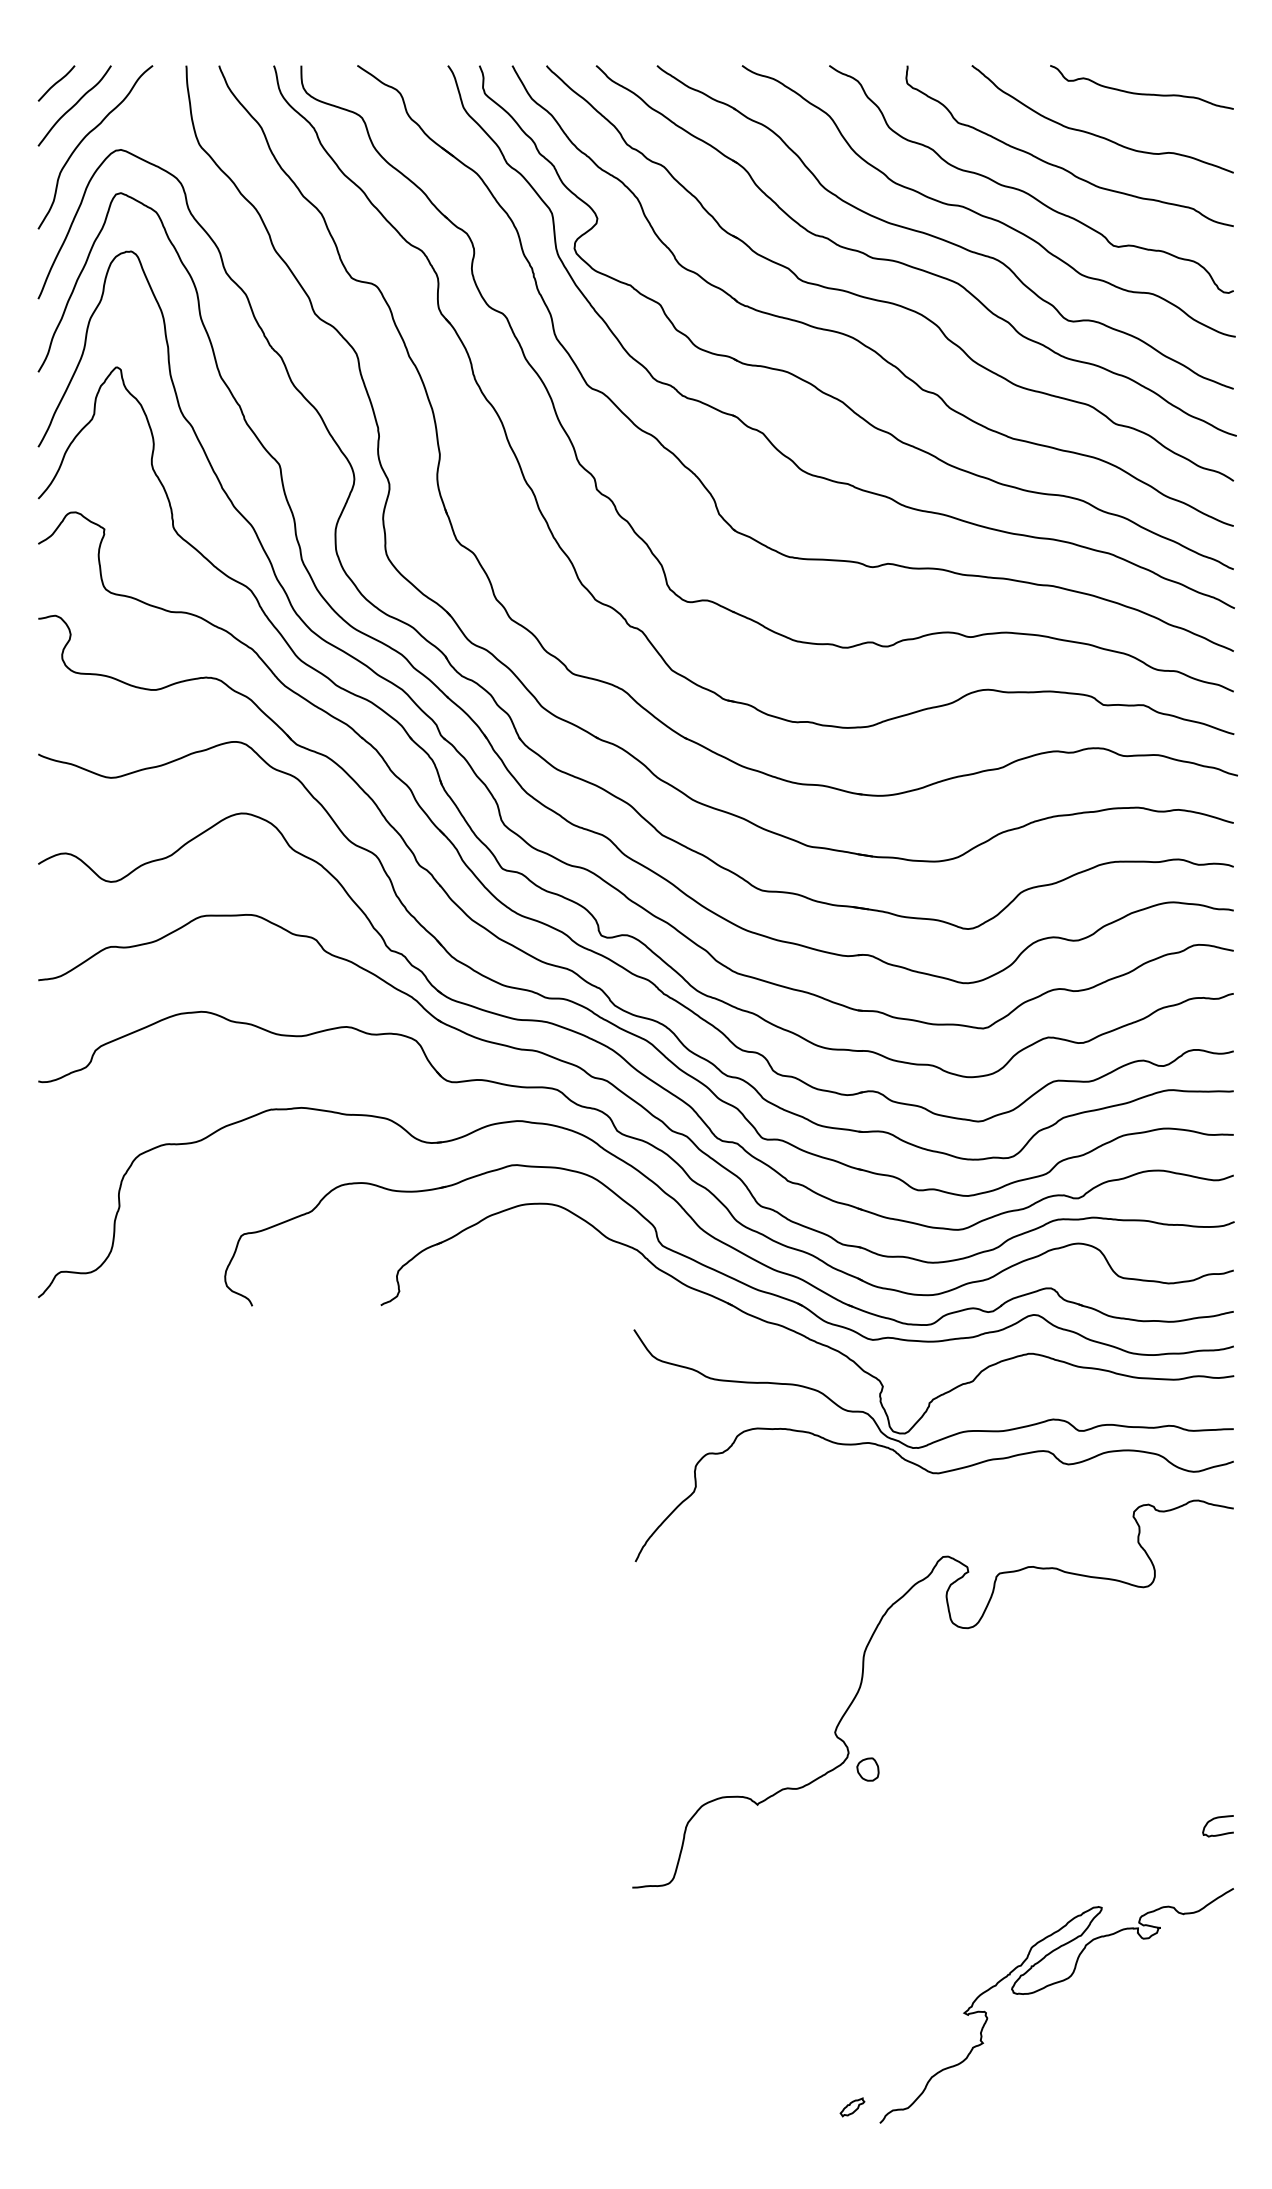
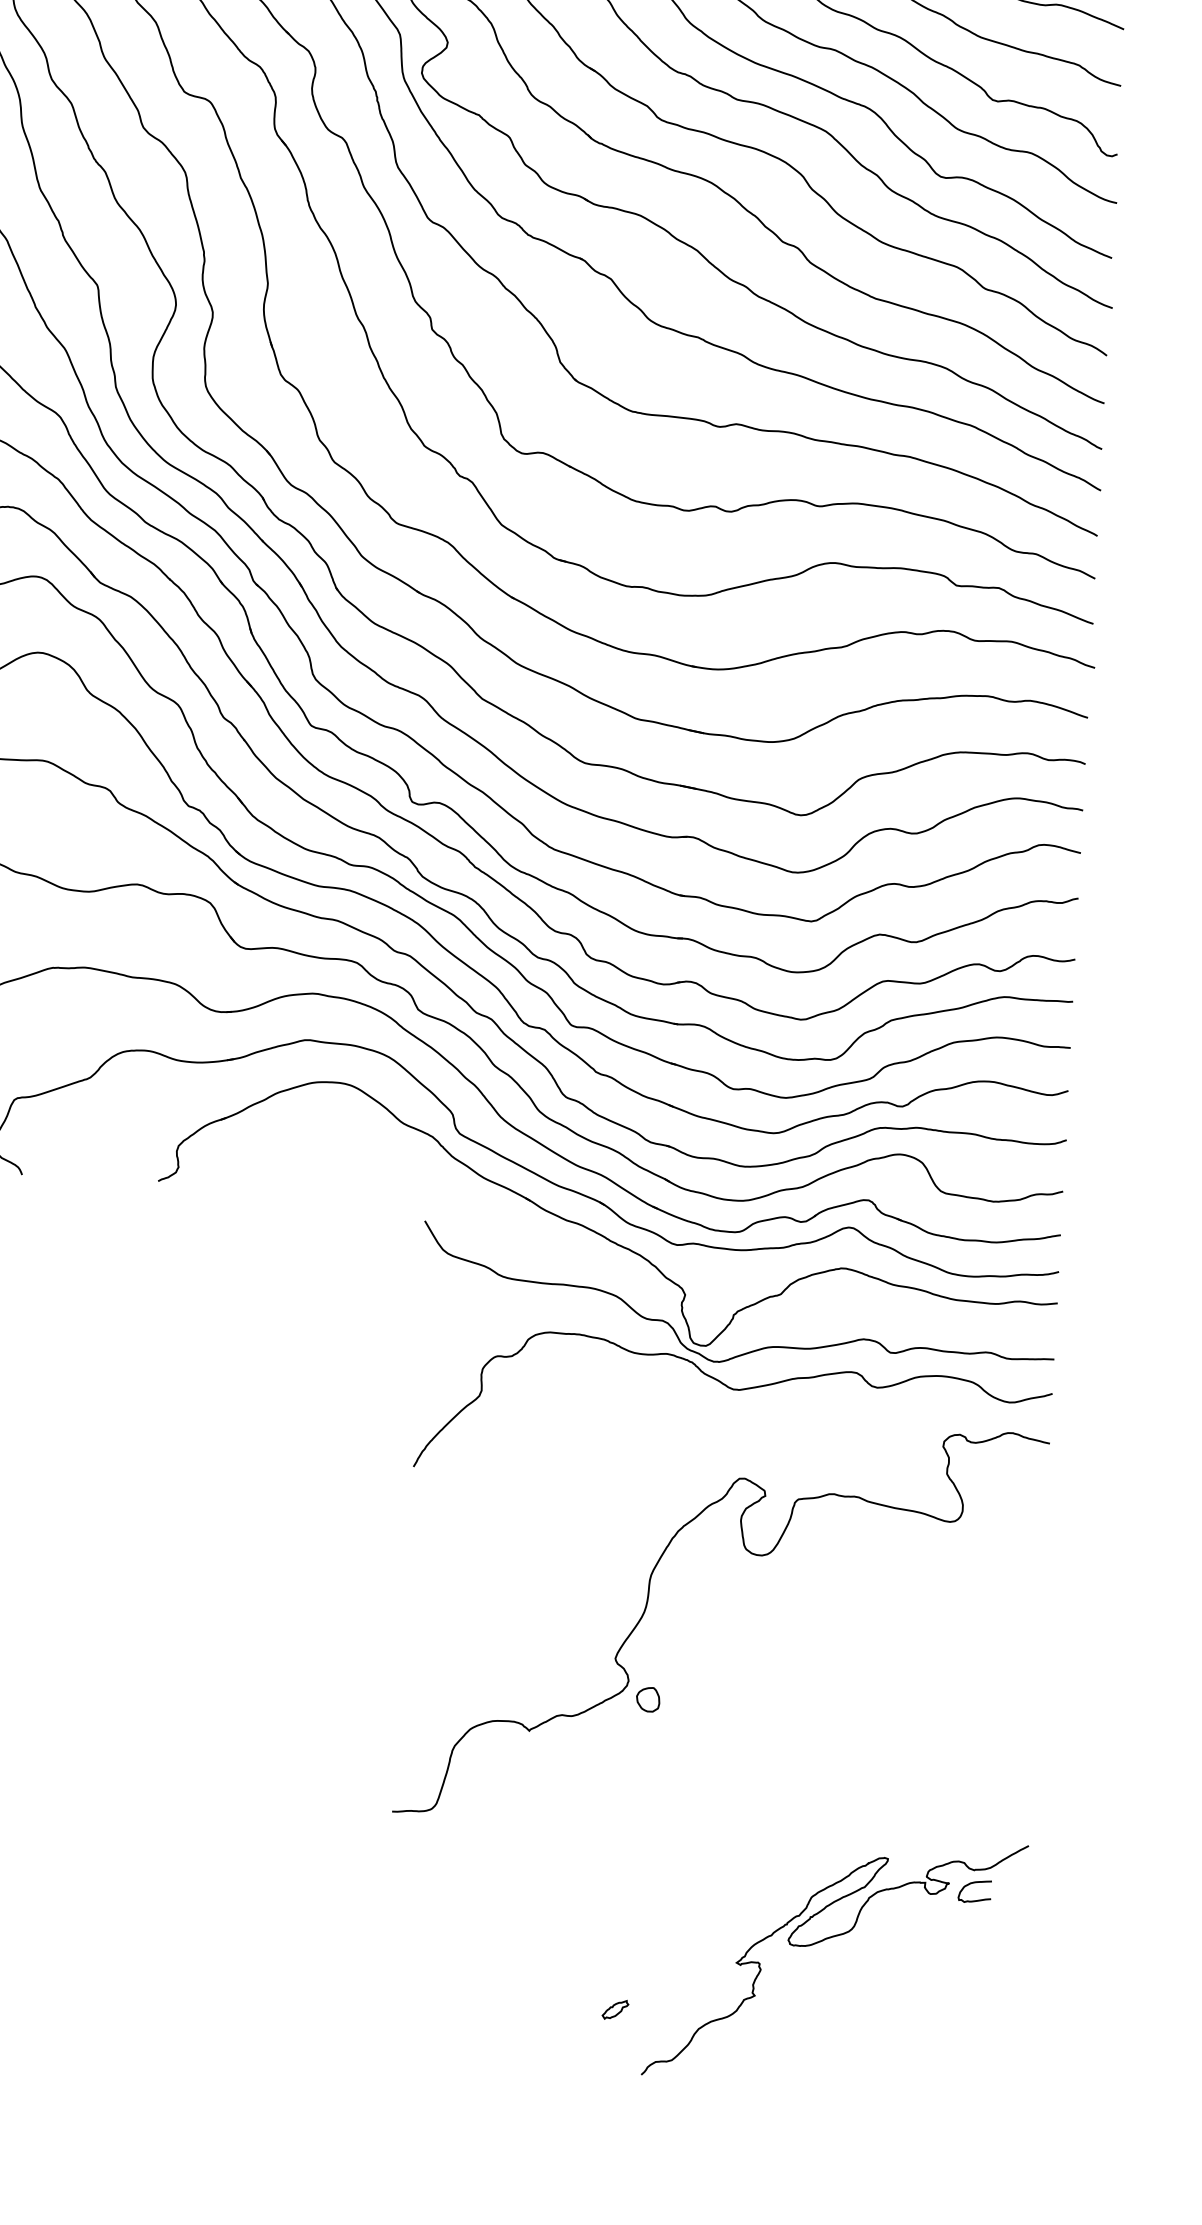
curve: (1215, 1819) -> (972, 1884), moved
part: (852, 2107) -> (615, 2009), moved

